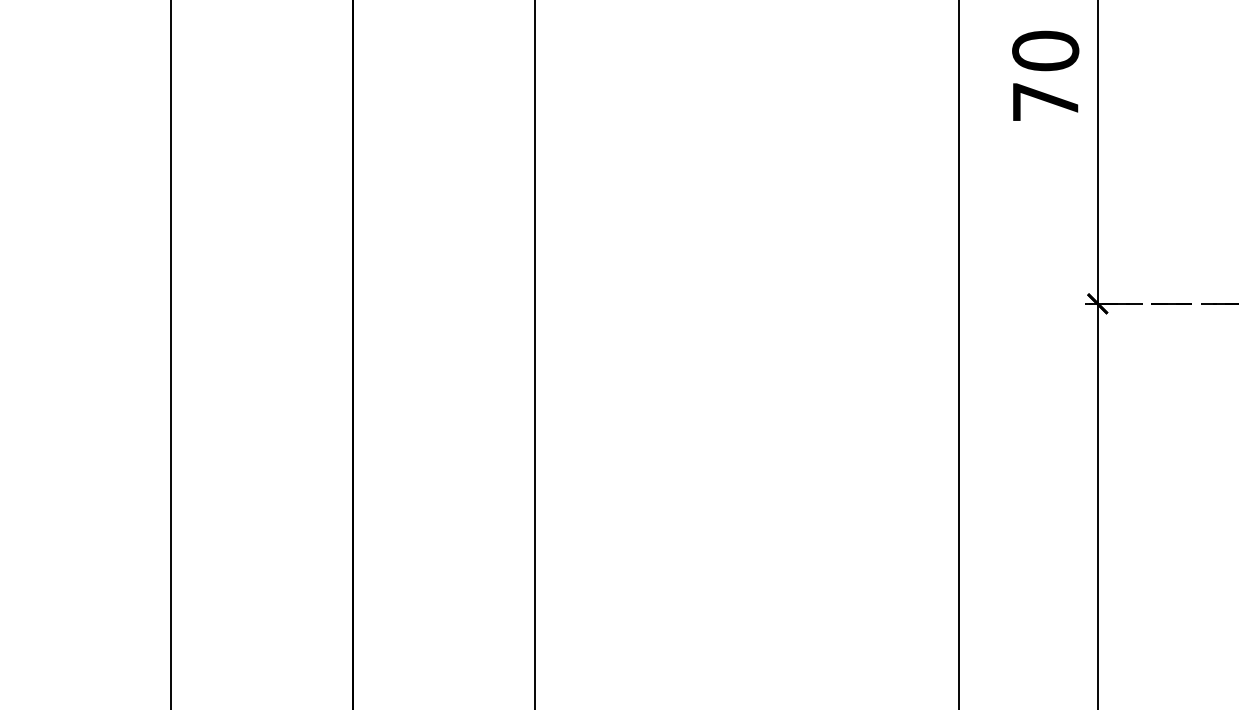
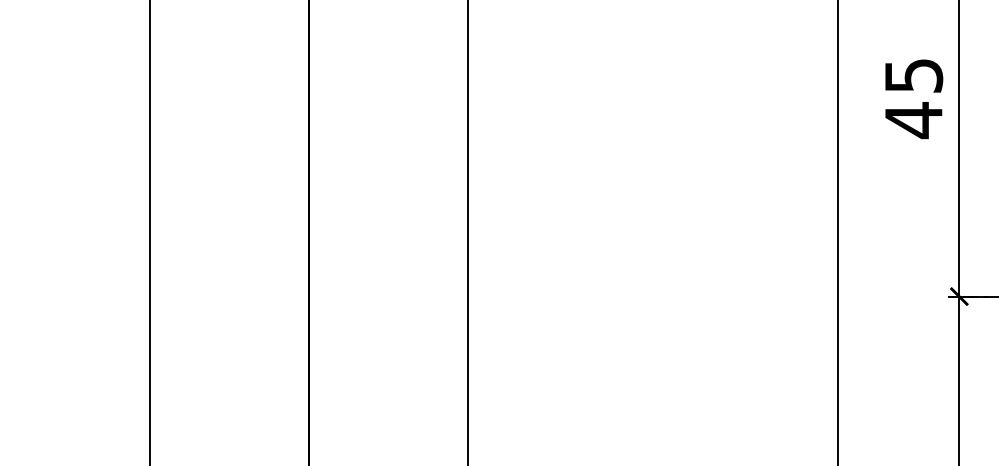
text: (1045, 76) -> (913, 98), 70 -> 45

